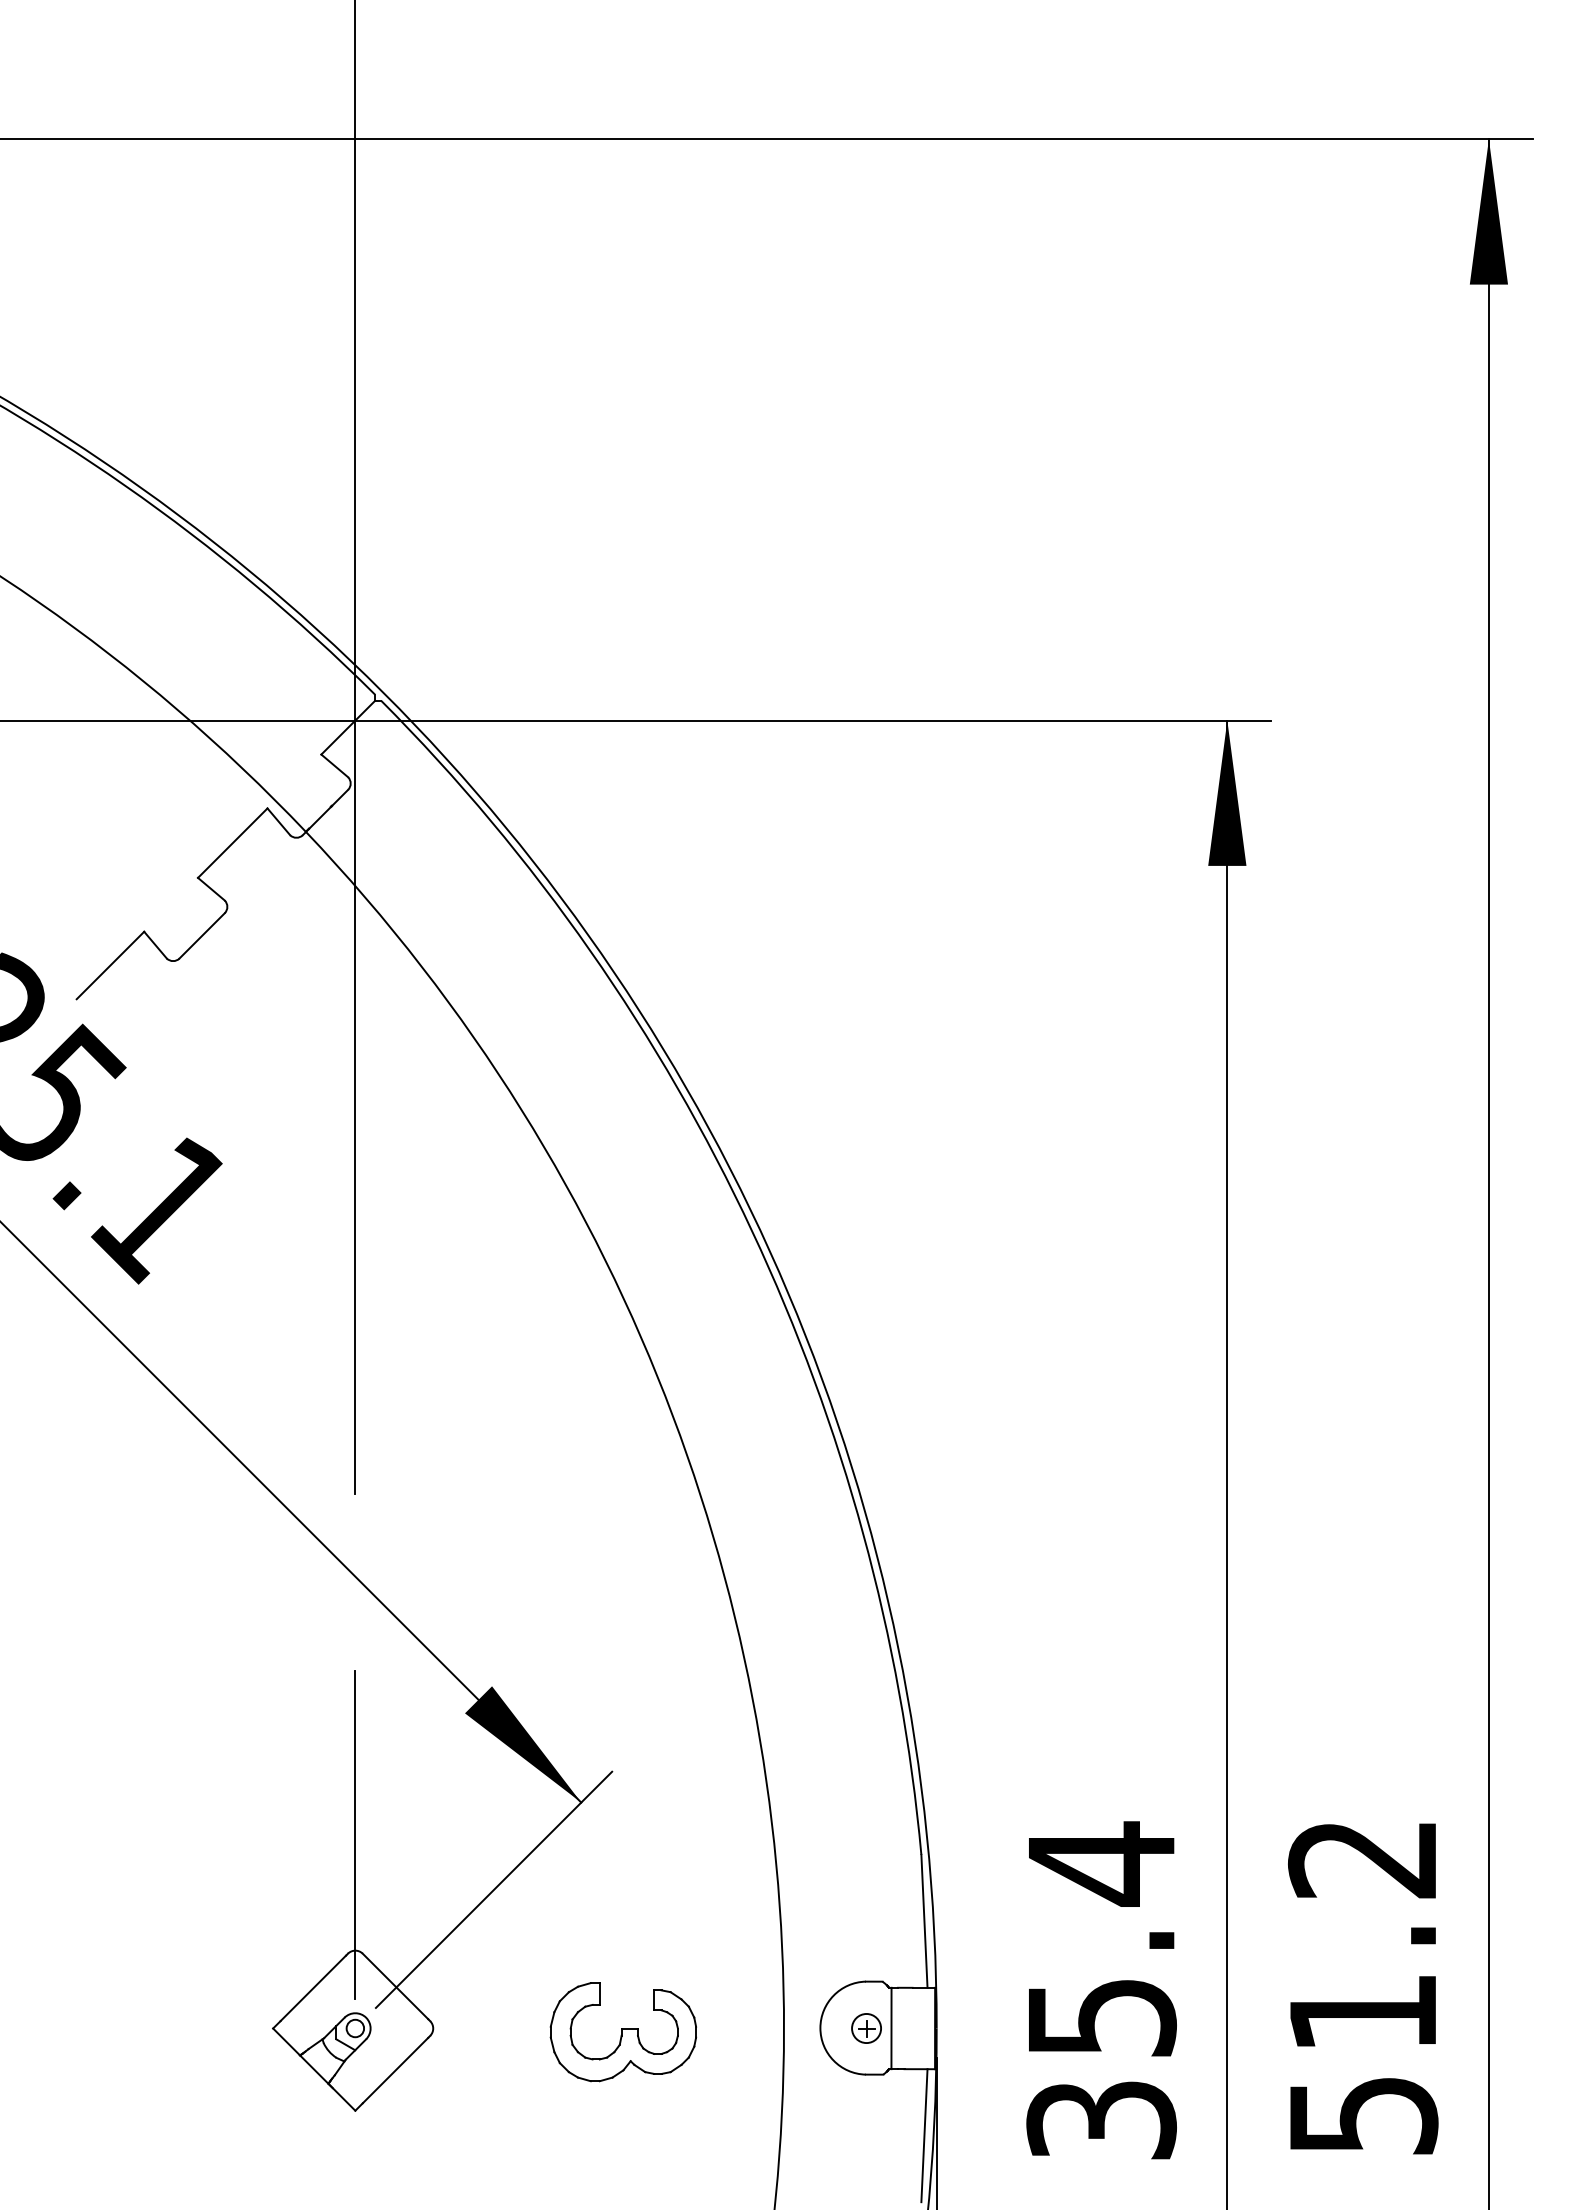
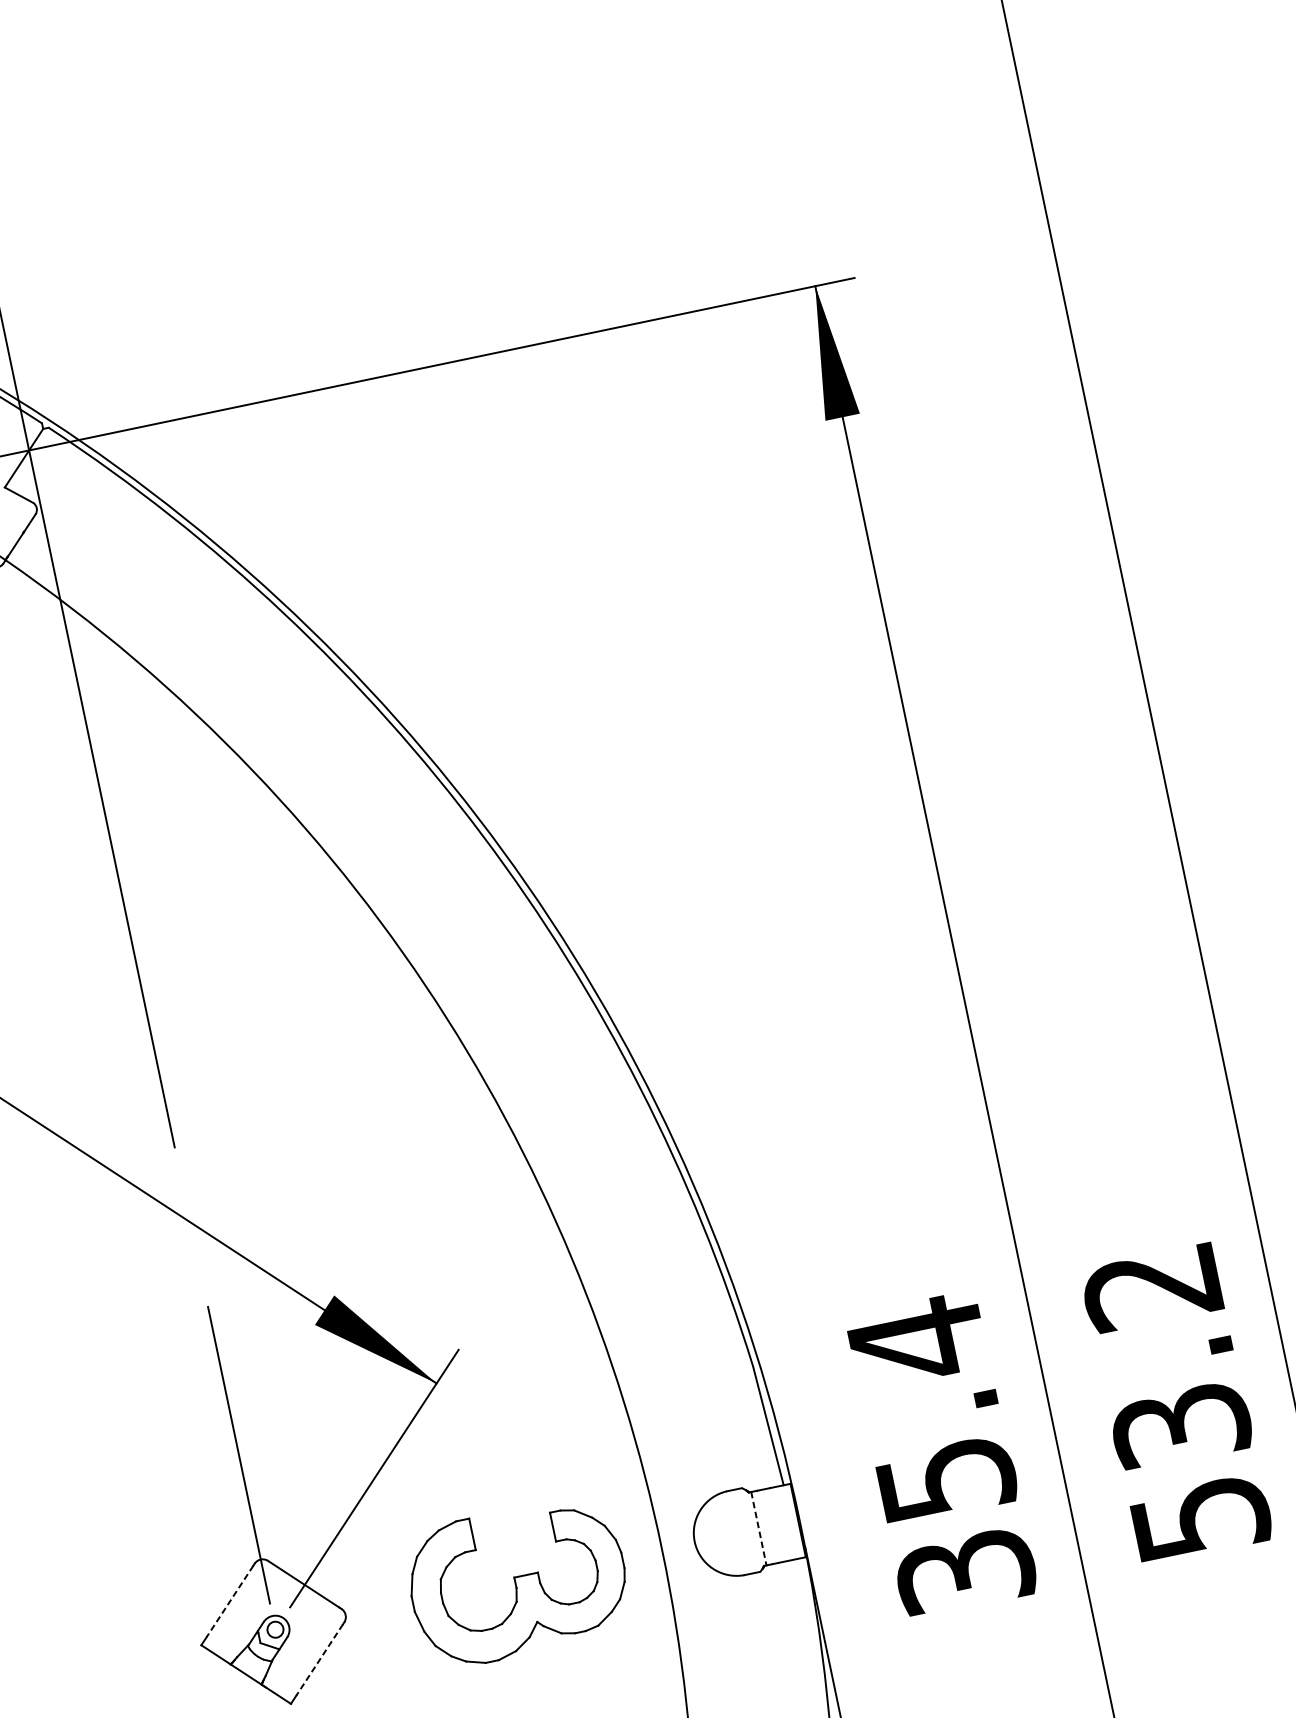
line: (312, 1988) -> (229, 1601), solid -> dashed
text: (1363, 2012) -> (1181, 1425), 51.2 -> 53.2
part: (866, 2028) -> (736, 1533), removed
line: (891, 2028) -> (758, 1528), solid -> dashed
part: (622, 2032) -> (517, 1583), size x1.6
line: (395, 2070) -> (319, 1660), solid -> dashed
line: (924, 2135) -> (808, 1618), removed

